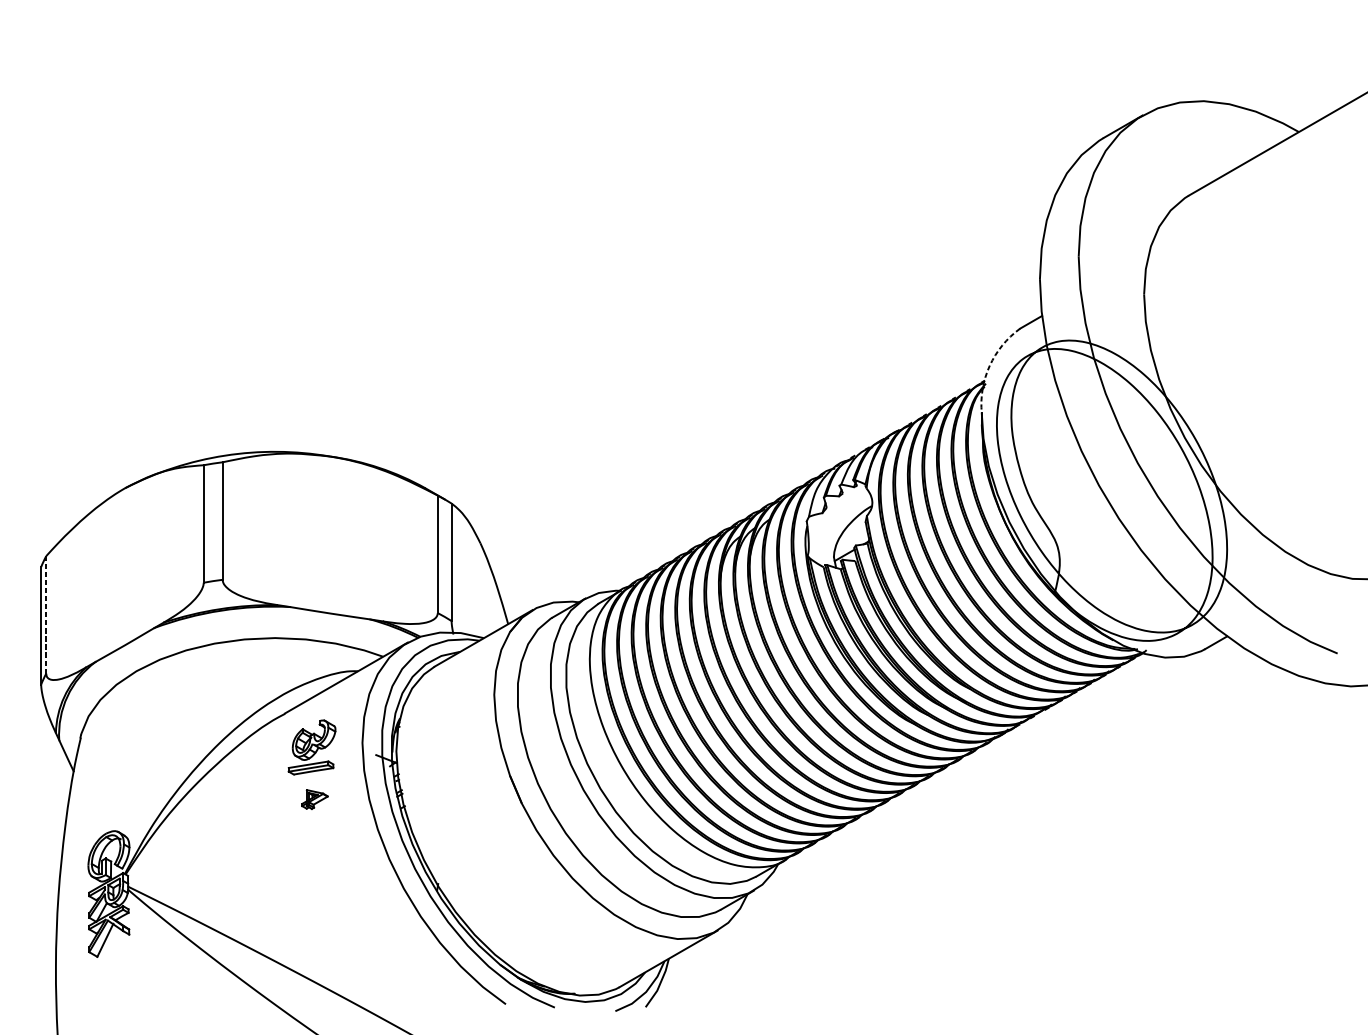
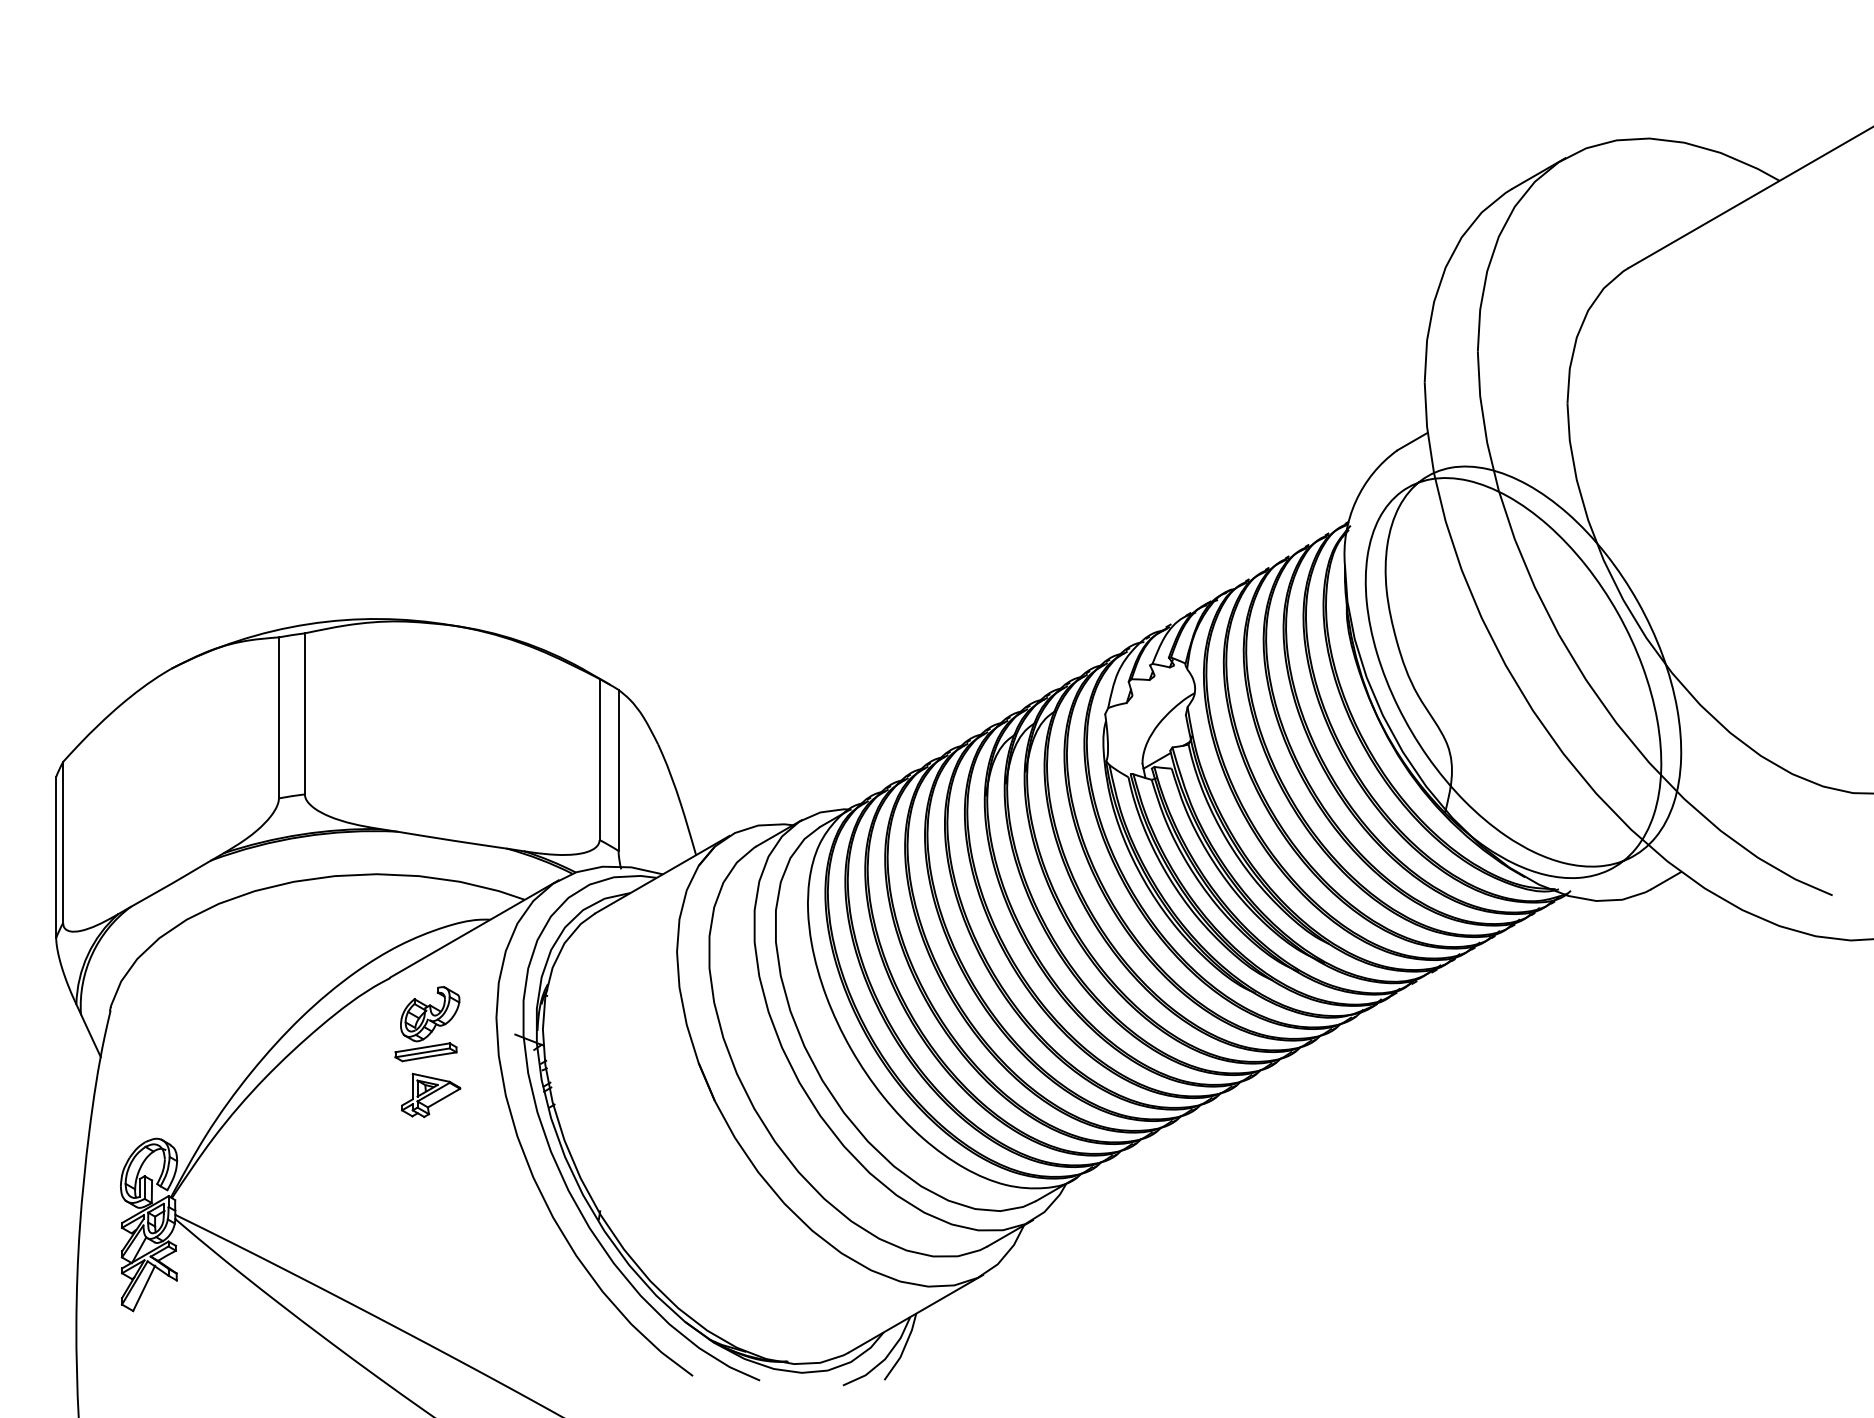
arc: (989, 366) -> (1355, 501), dashed -> solid
line: (46, 614) -> (63, 842), dashed -> solid
part: (315, 799) -> (431, 1095), size x1.67

